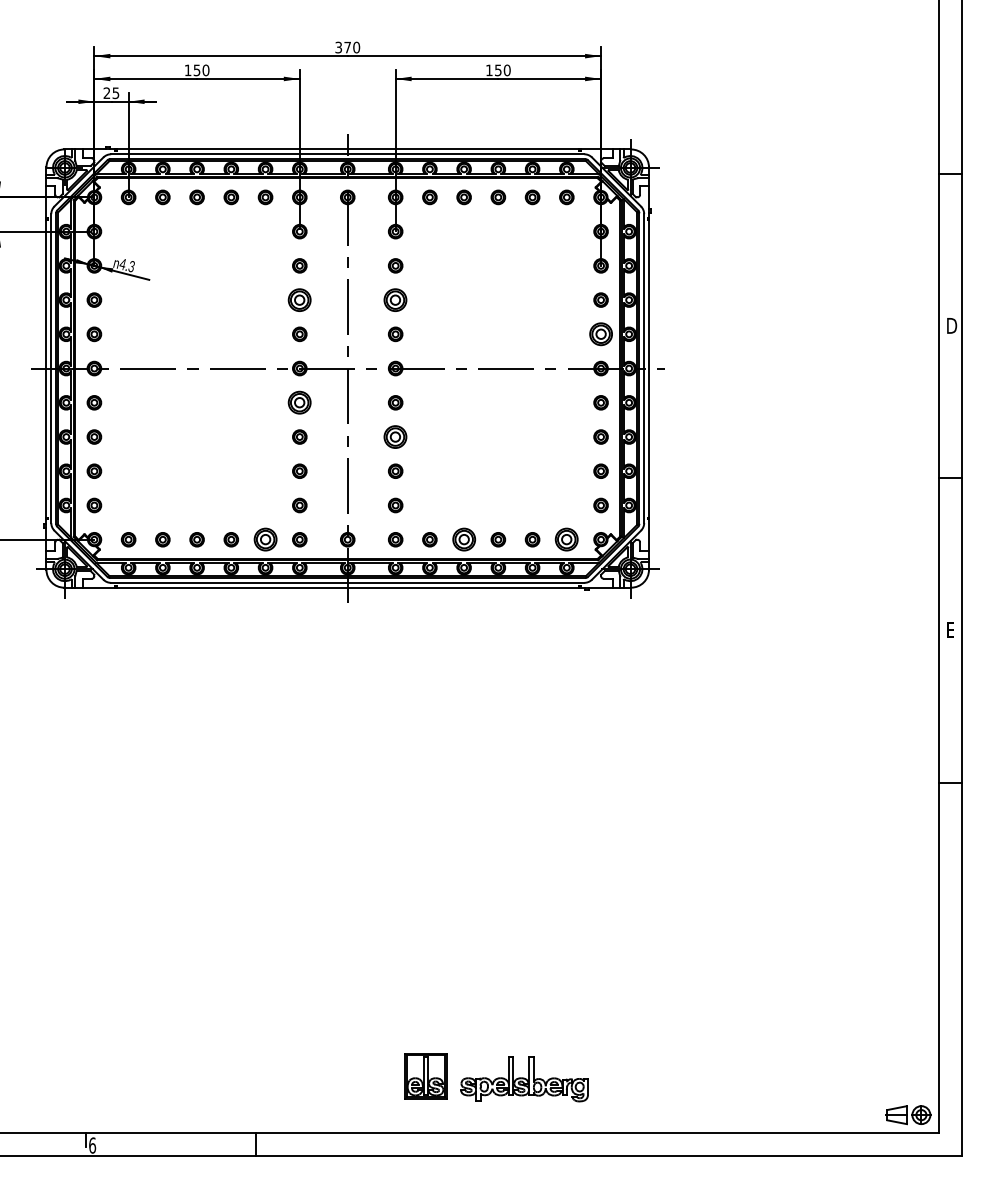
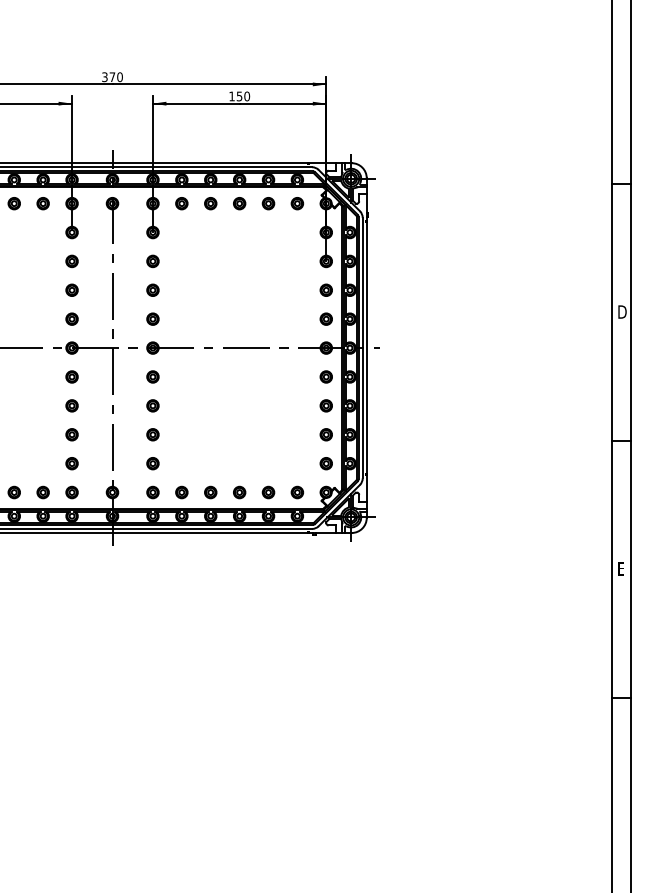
part: (299, 299) -> (71, 289), size x0.62
part: (395, 299) -> (152, 289), size x0.62
part: (600, 334) -> (325, 319), size x0.62
part: (299, 402) -> (71, 376), size x0.62
part: (395, 436) -> (152, 405), size x0.62
part: (265, 539) -> (43, 492), size x0.62
part: (463, 539) -> (210, 492), size x0.62
part: (566, 539) -> (297, 492), size x0.62

